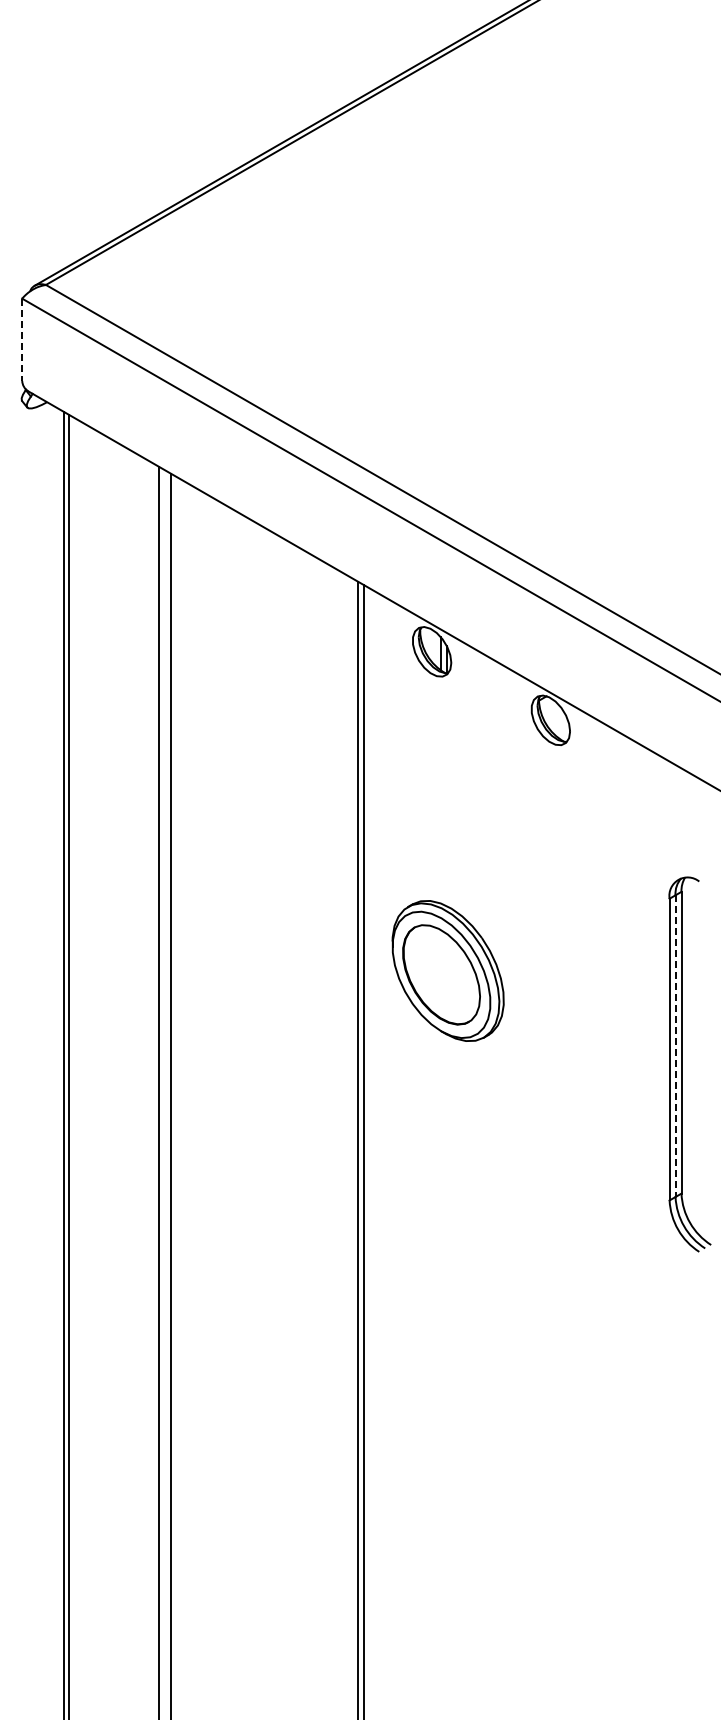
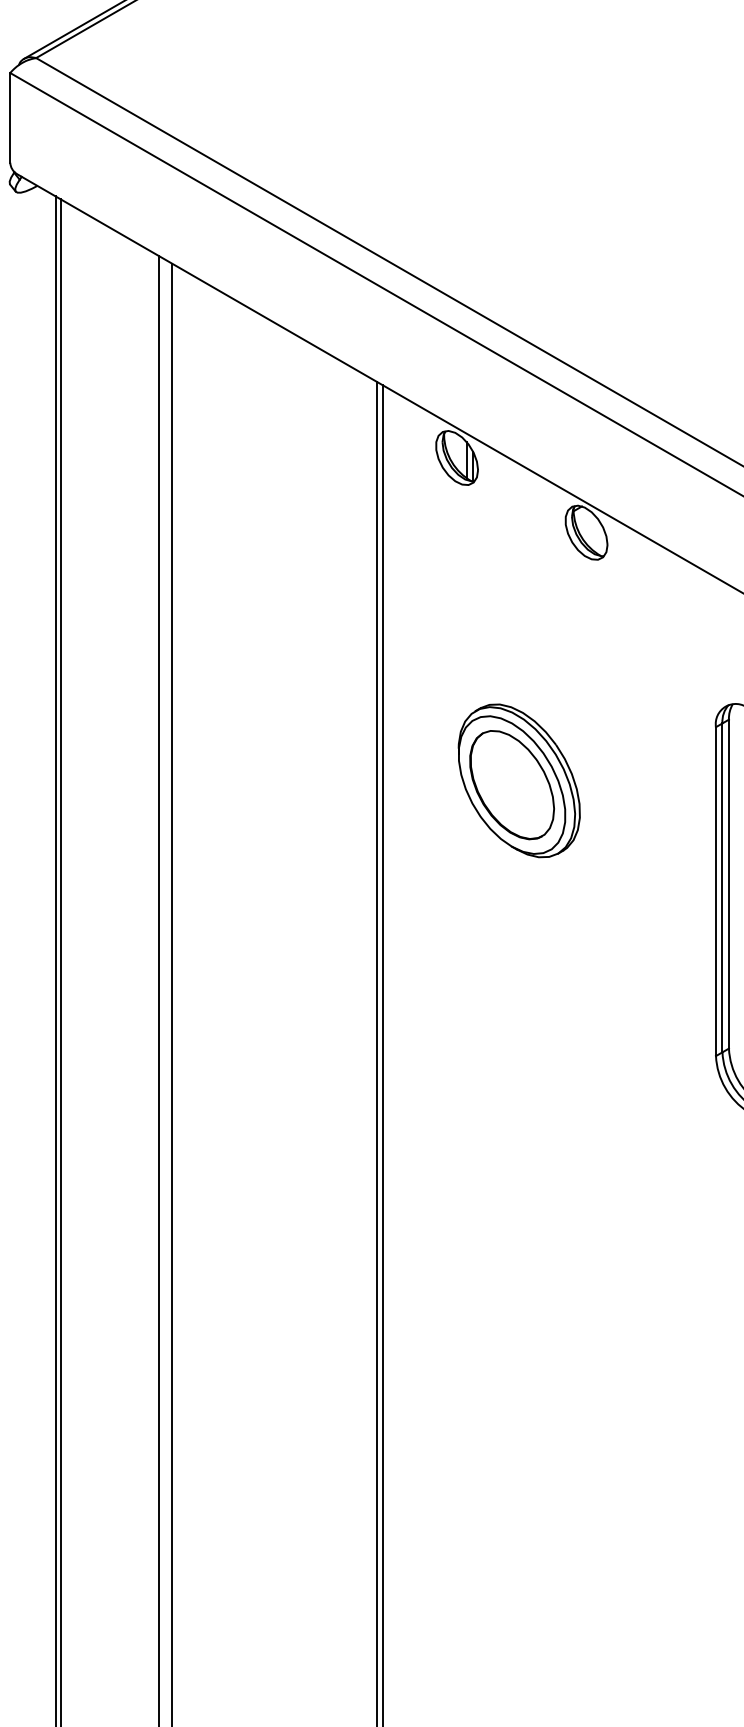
line: (22, 340) -> (10, 118), dashed -> solid
part: (447, 970) -> (518, 780), moved
line: (675, 1046) -> (722, 888), dashed -> solid

